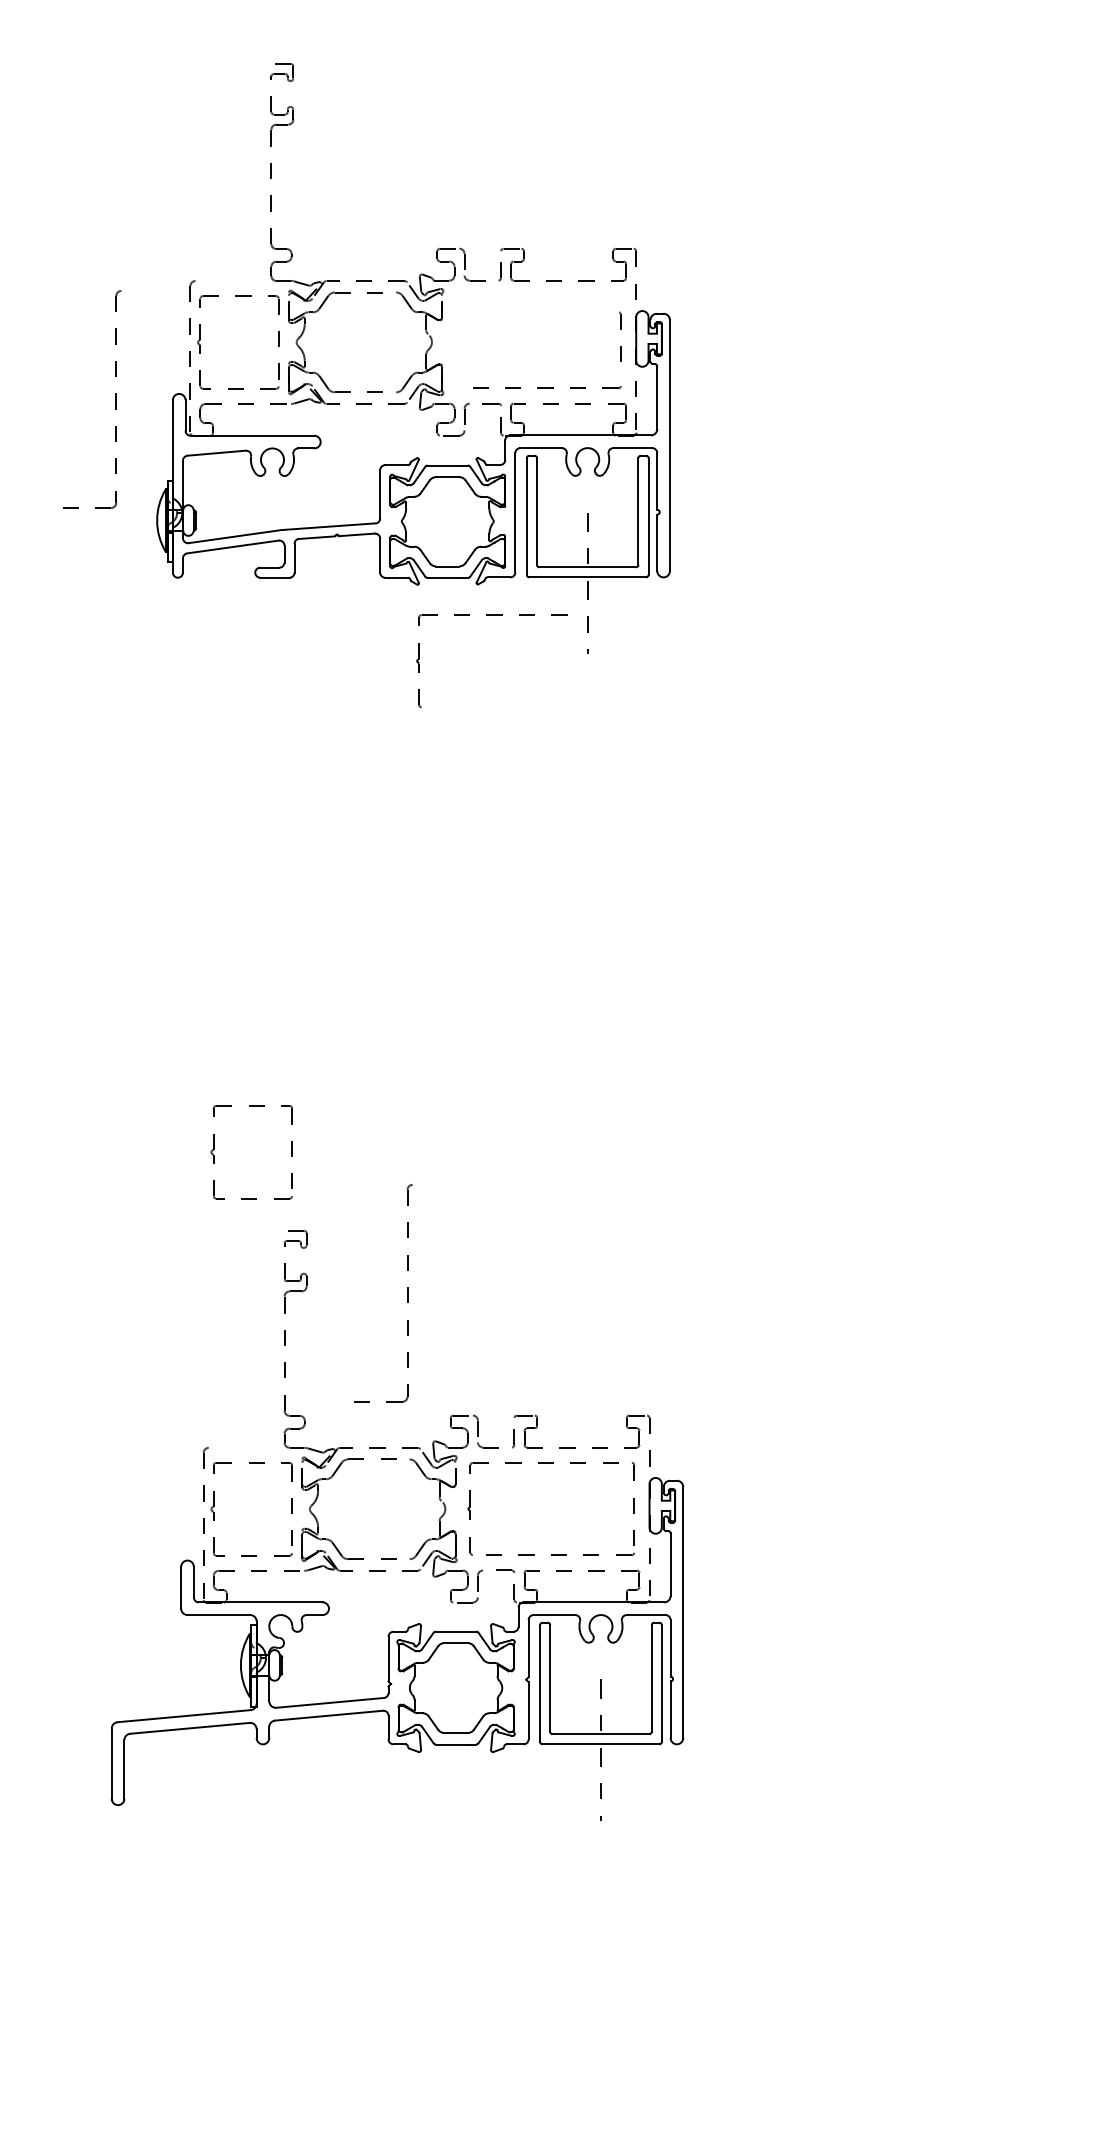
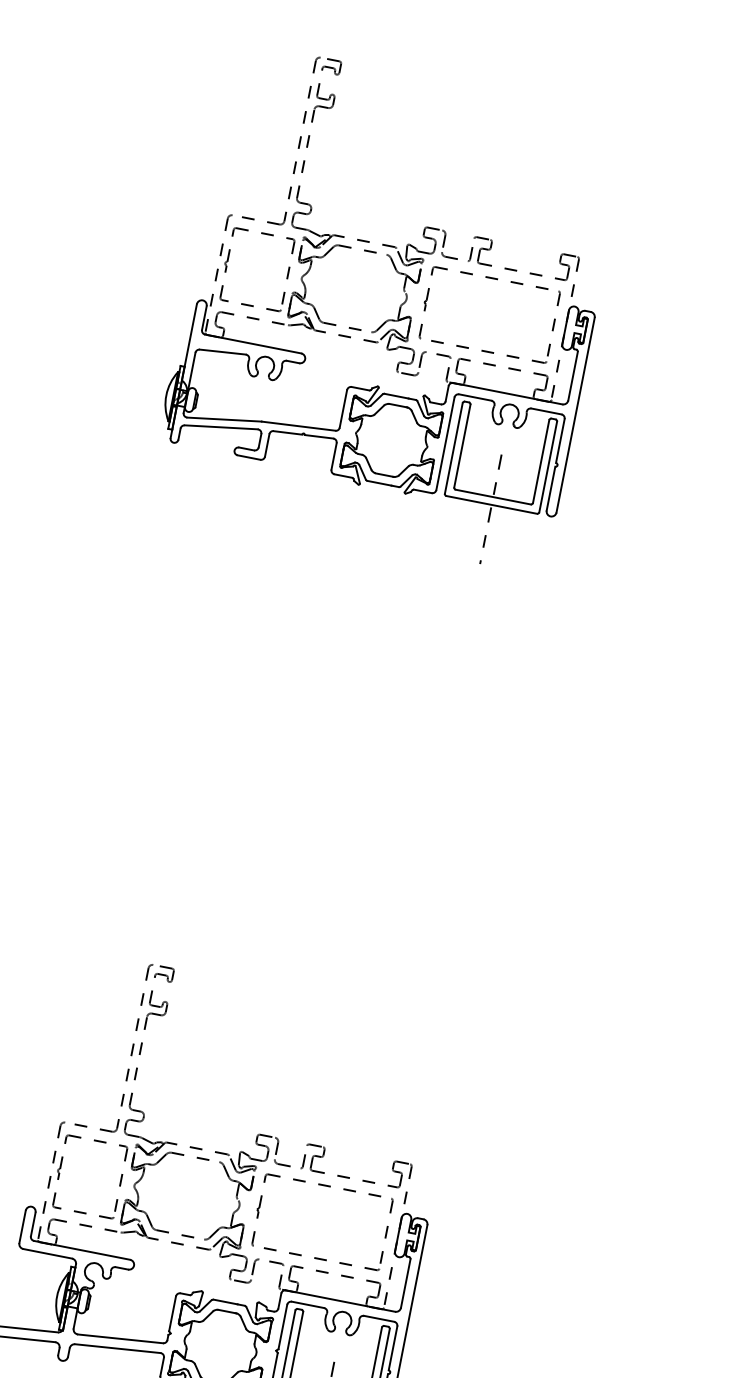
part: (619, 336) -> (553, 322), size x1.67
part: (115, 399) -> (299, 140), moved
part: (491, 615) -> (489, 278), moved
part: (214, 1149) -> (115, 891), removed
part: (407, 1293) -> (132, 1048), moved

